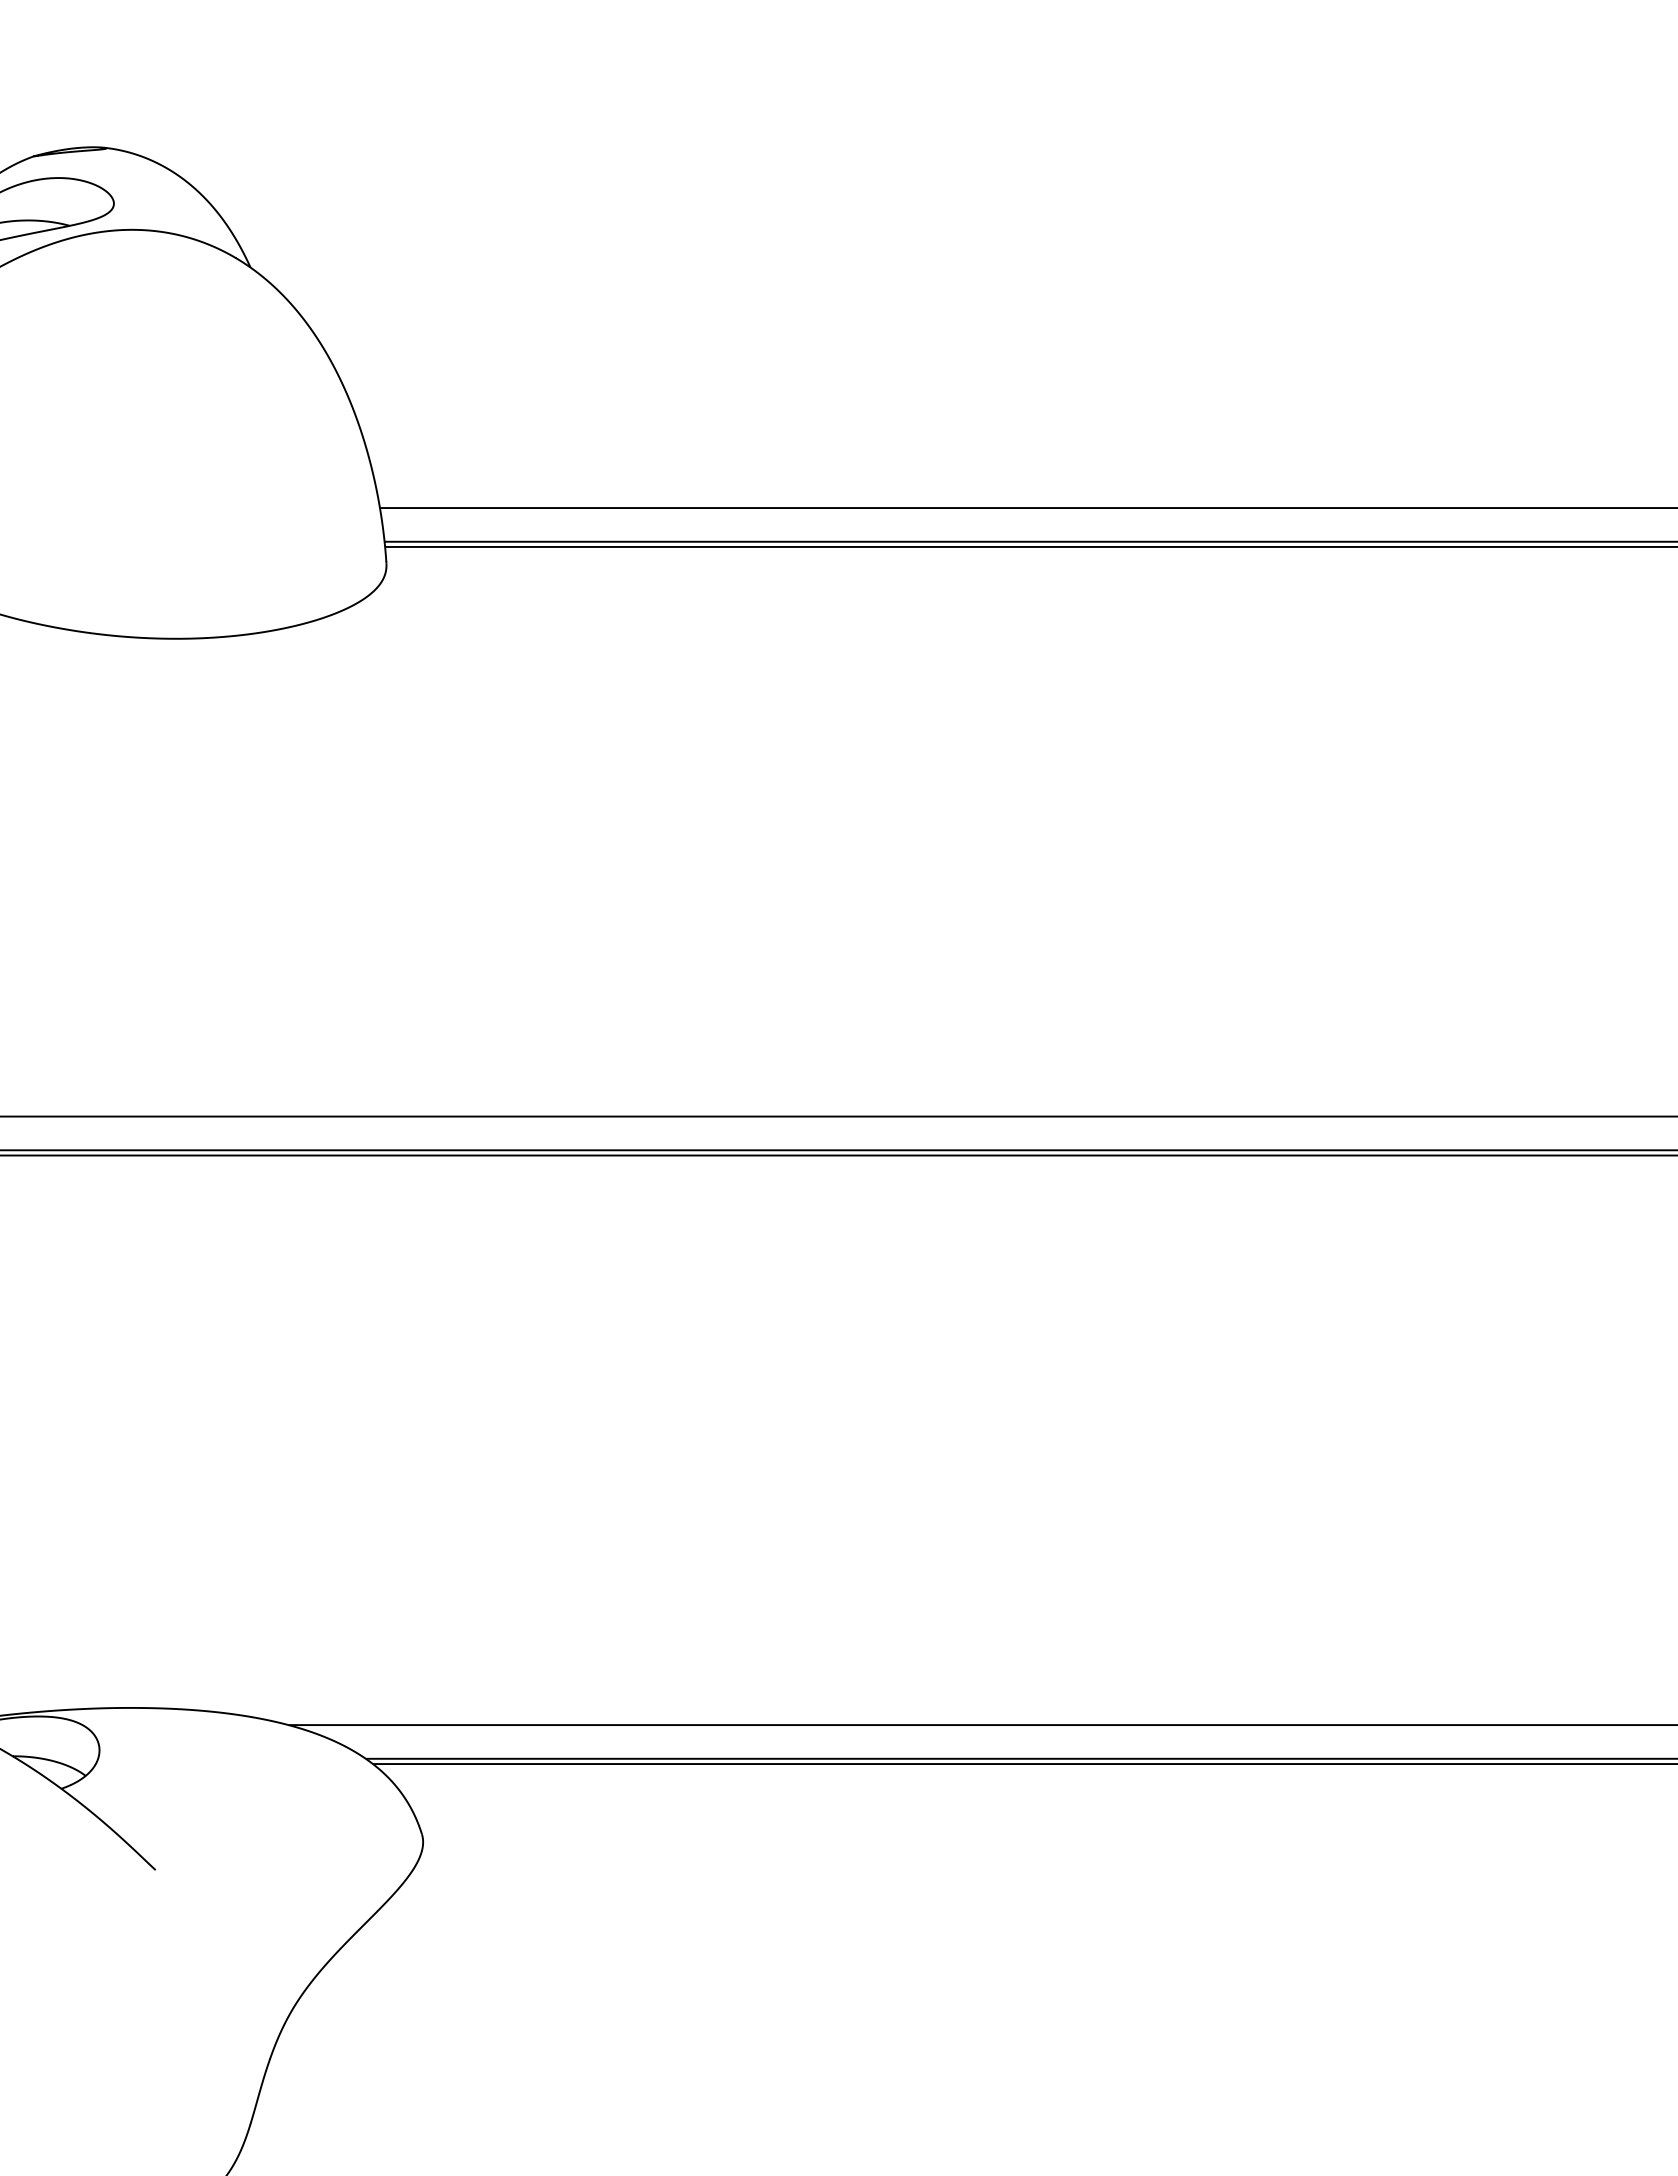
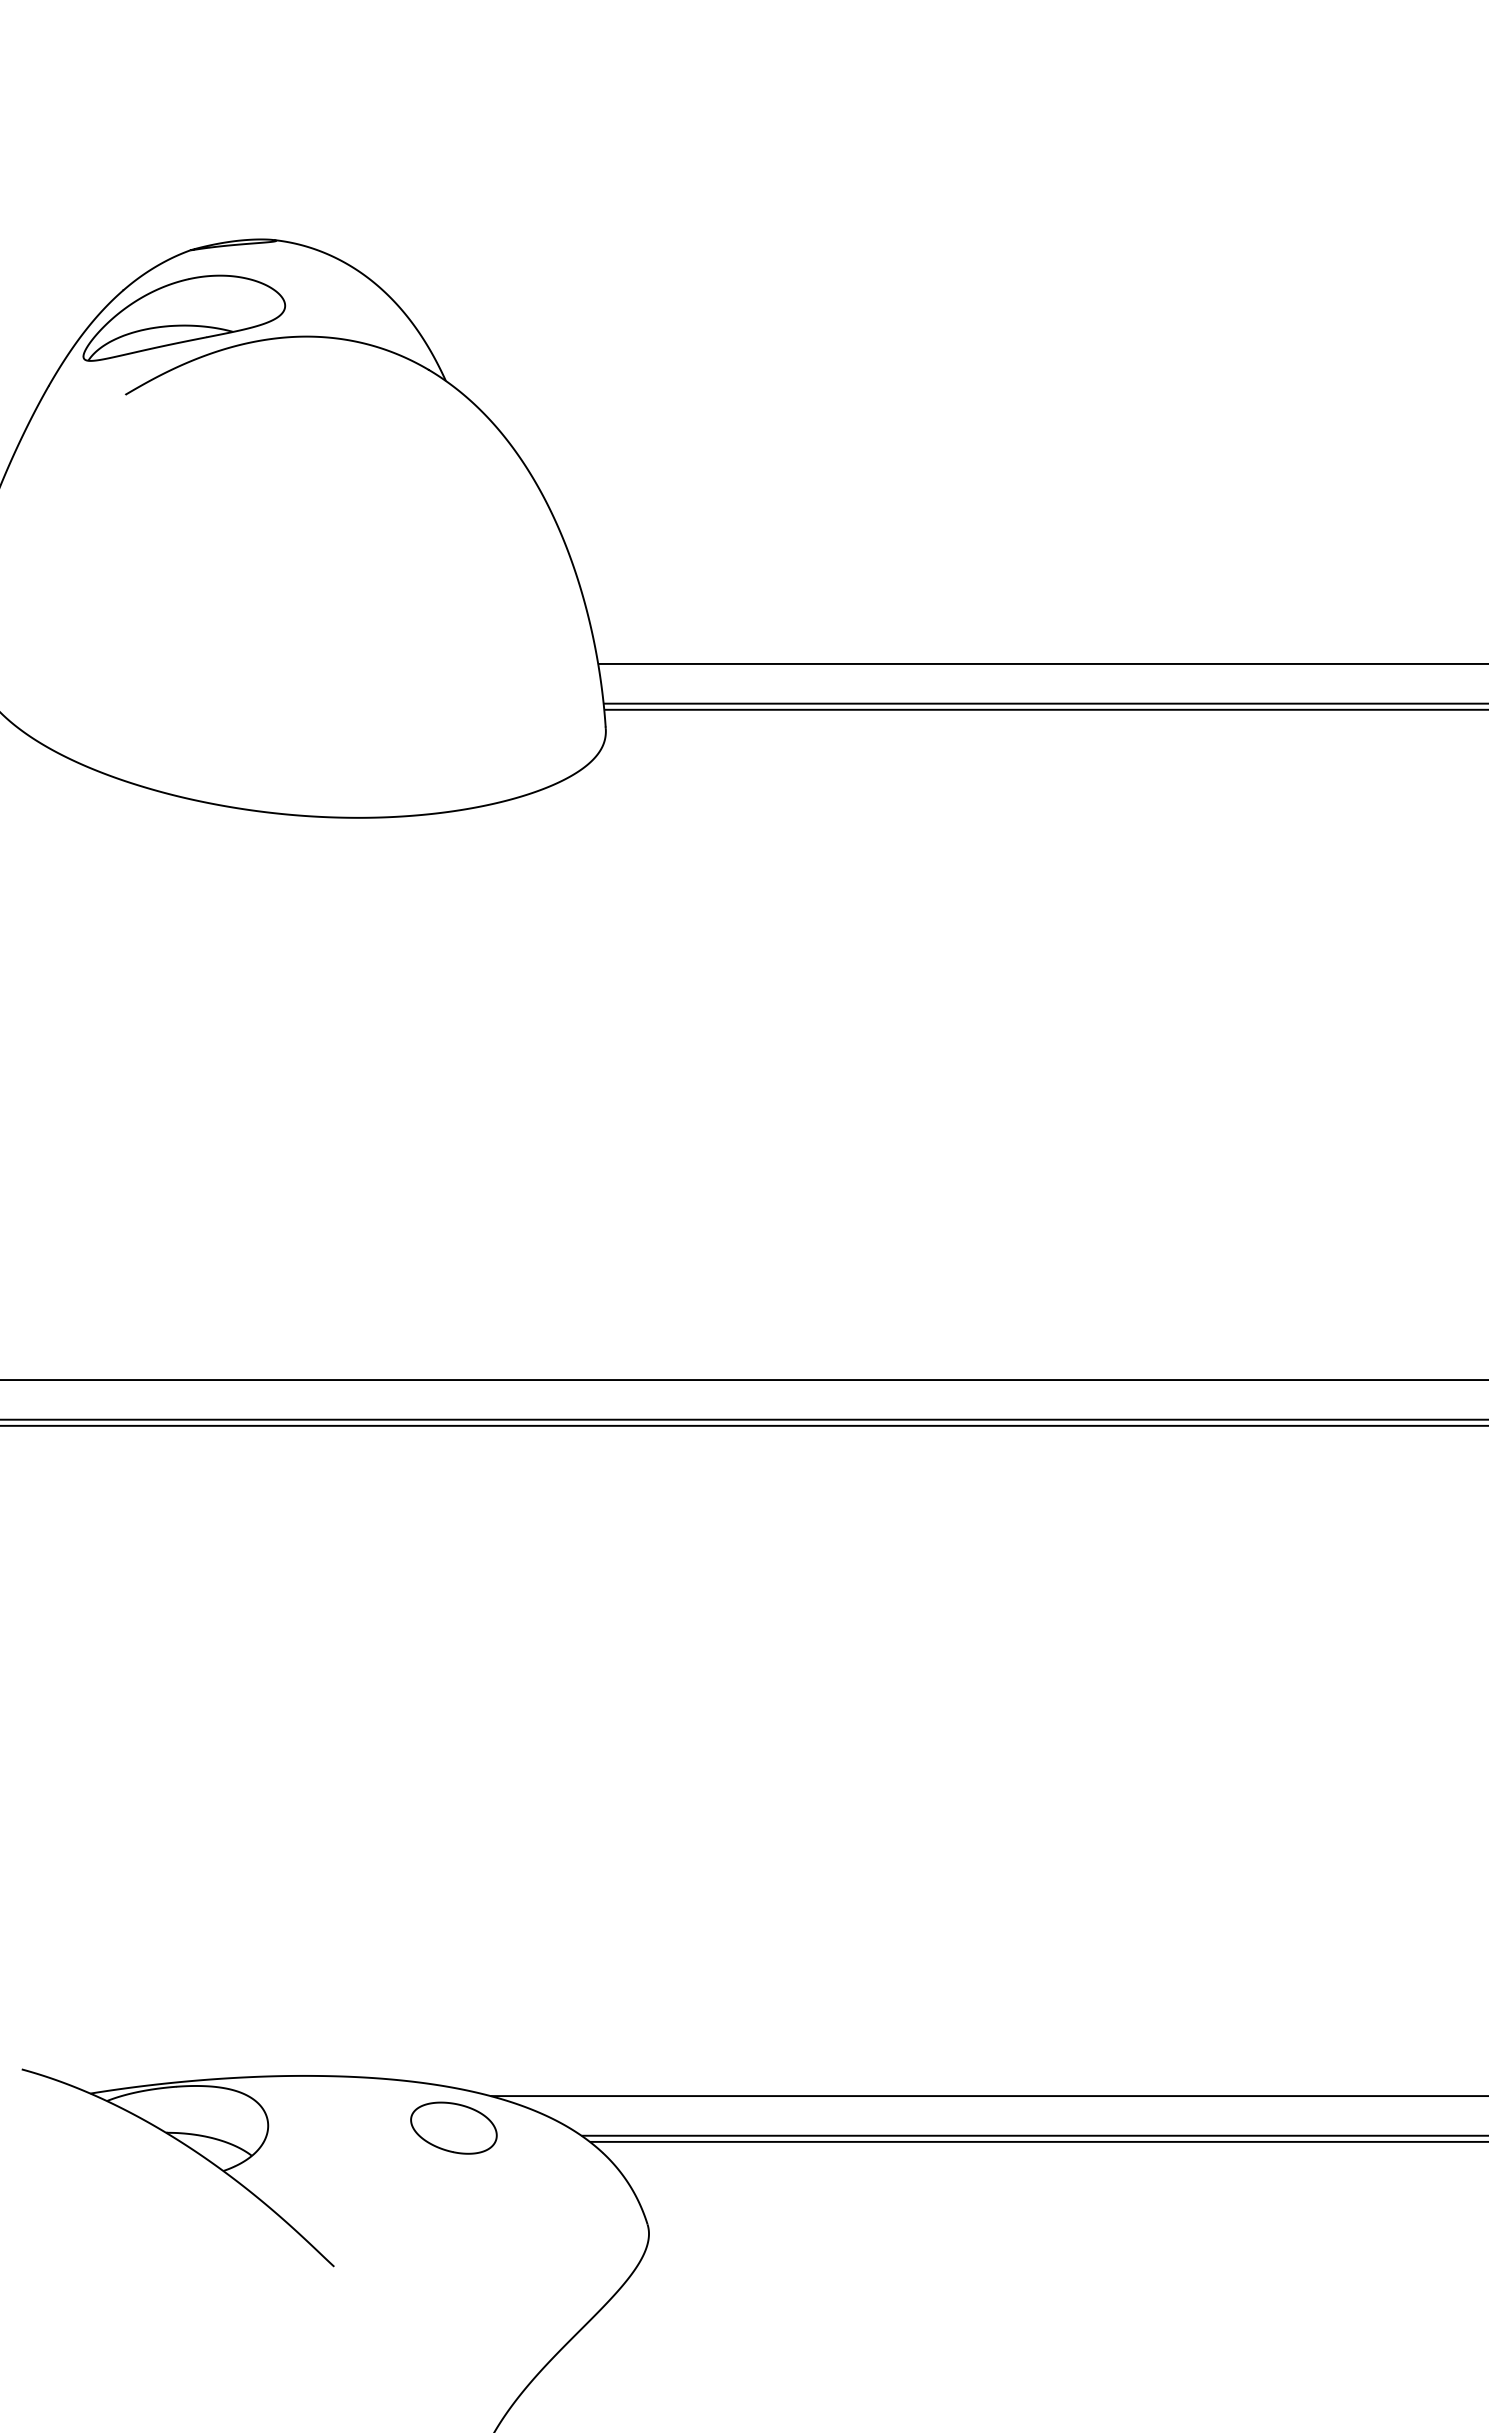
part: (257, 1751) -> (454, 2127), added

